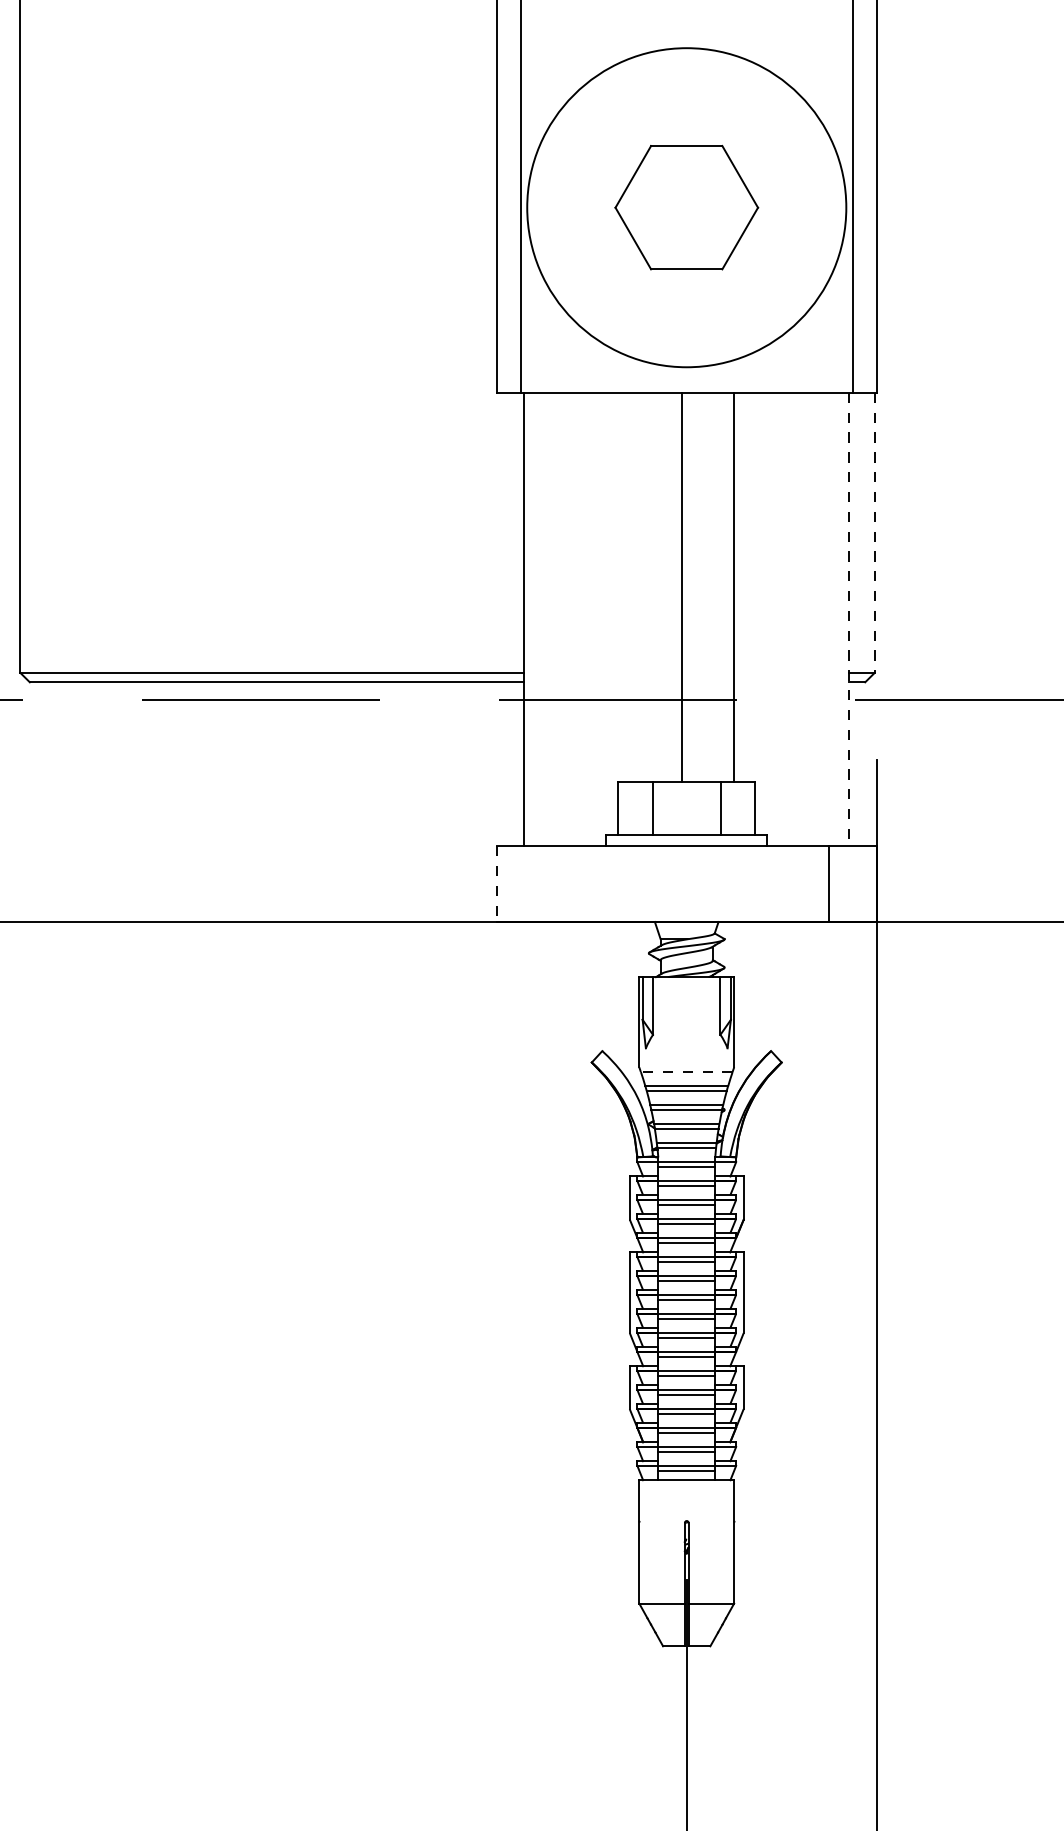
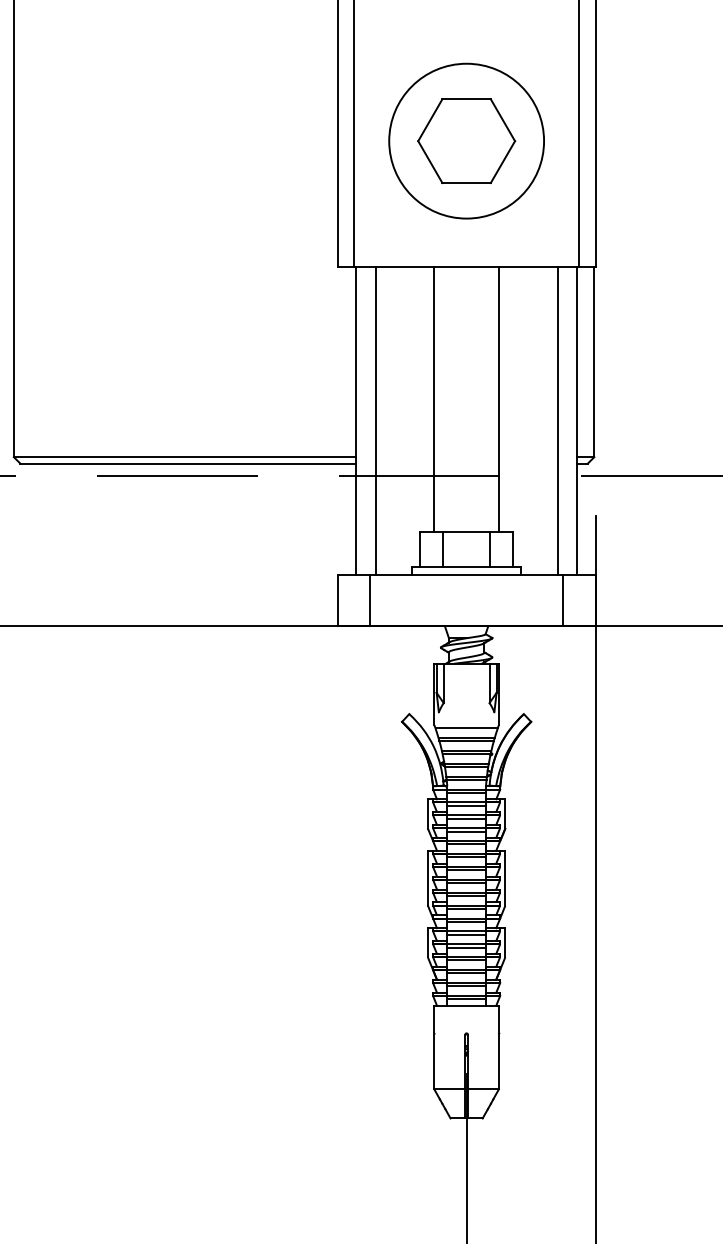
circle: (686, 206) -> (466, 140), size x0.71
line: (874, 533) -> (594, 362), dashed -> solid
line: (682, 586) -> (434, 398), moved
line: (552, 618) -> (375, 420), added
line: (820, 618) -> (557, 420), added
line: (848, 618) -> (576, 420), dashed -> solid
line: (496, 883) -> (337, 600), dashed -> solid
line: (543, 883) -> (369, 600), added
line: (686, 1072) -> (466, 728), dashed -> solid

